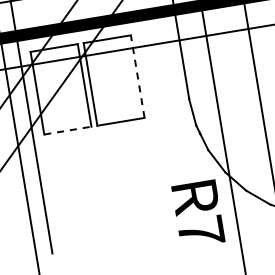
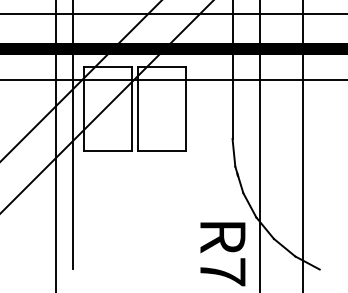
line: (137, 76) -> (185, 108), dashed -> solid
line: (67, 130) -> (107, 150), dashed -> solid

